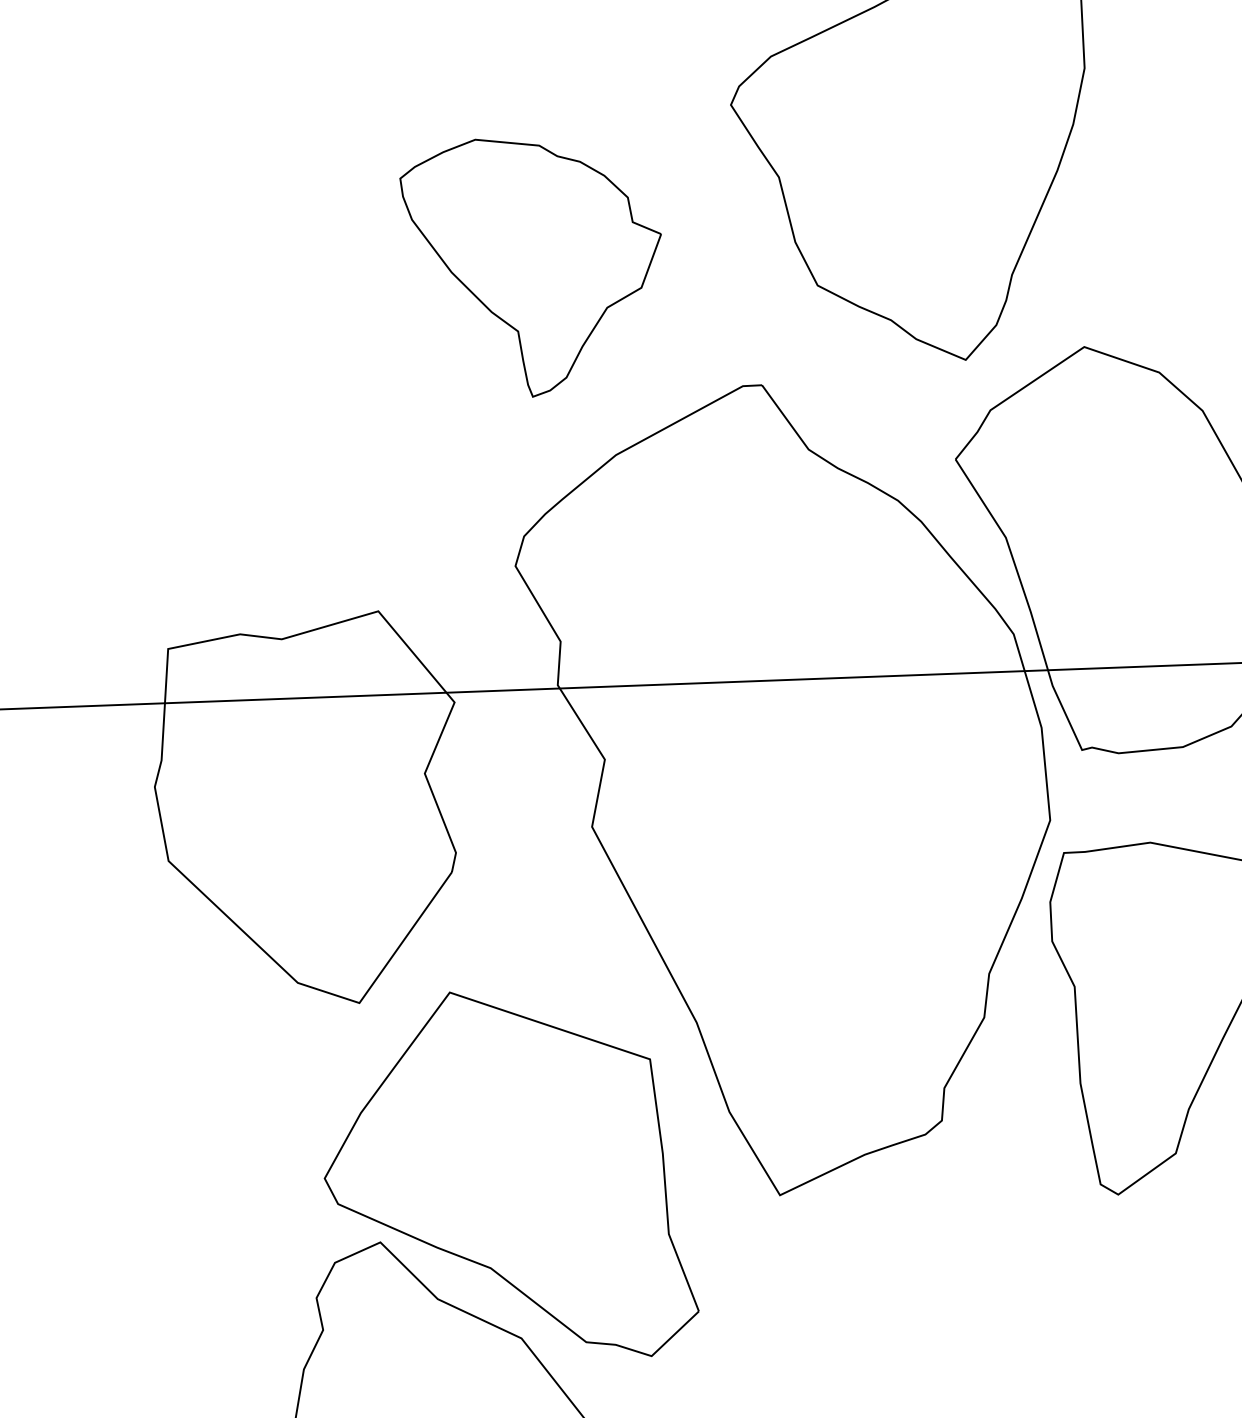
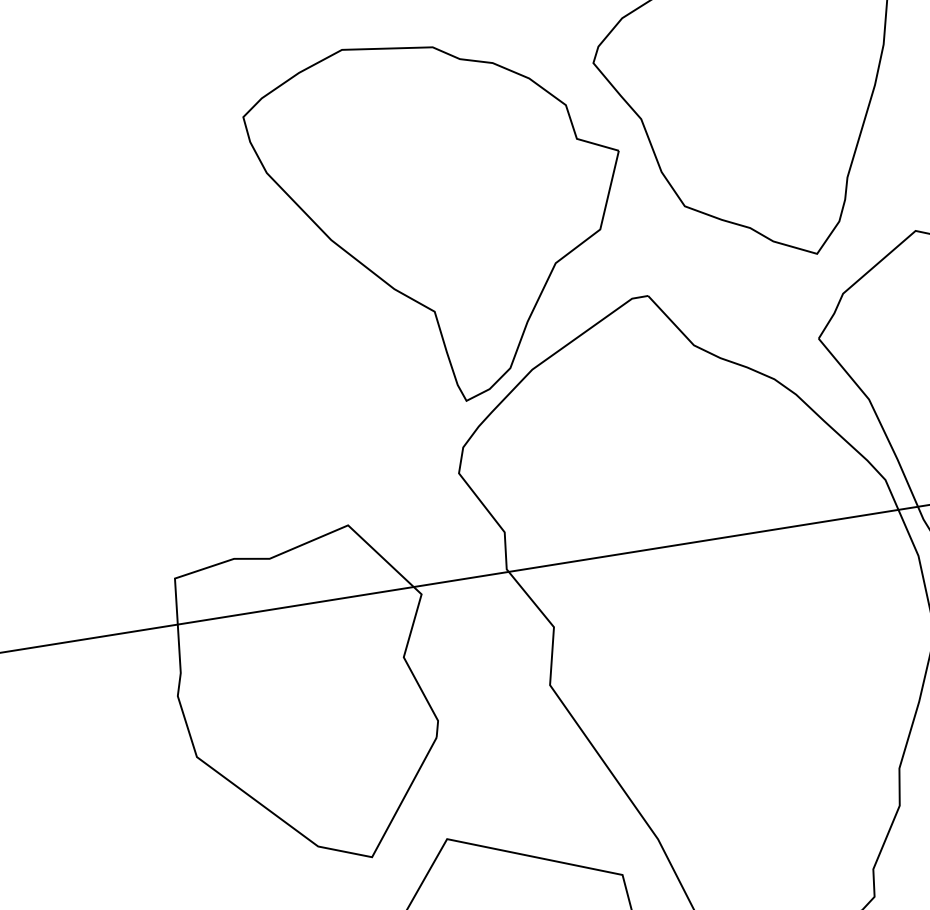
part: (530, 268) -> (441, 221), size x1.67

